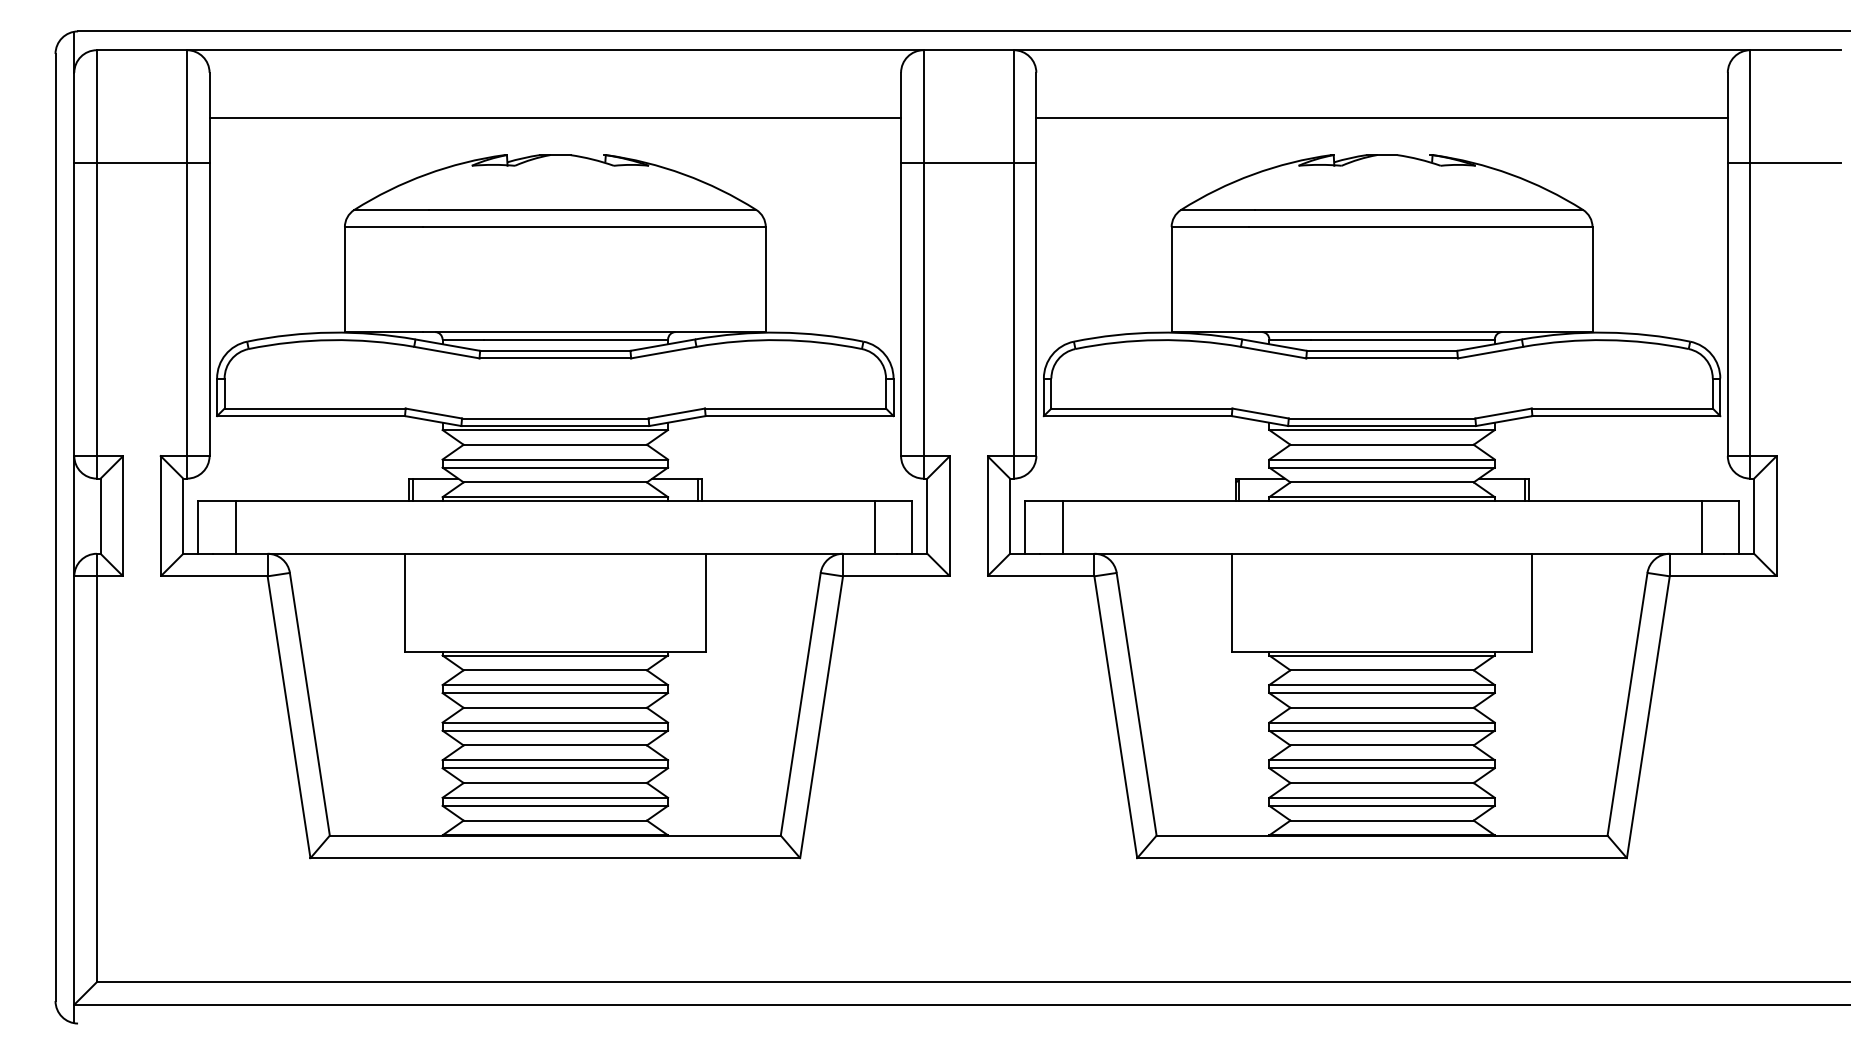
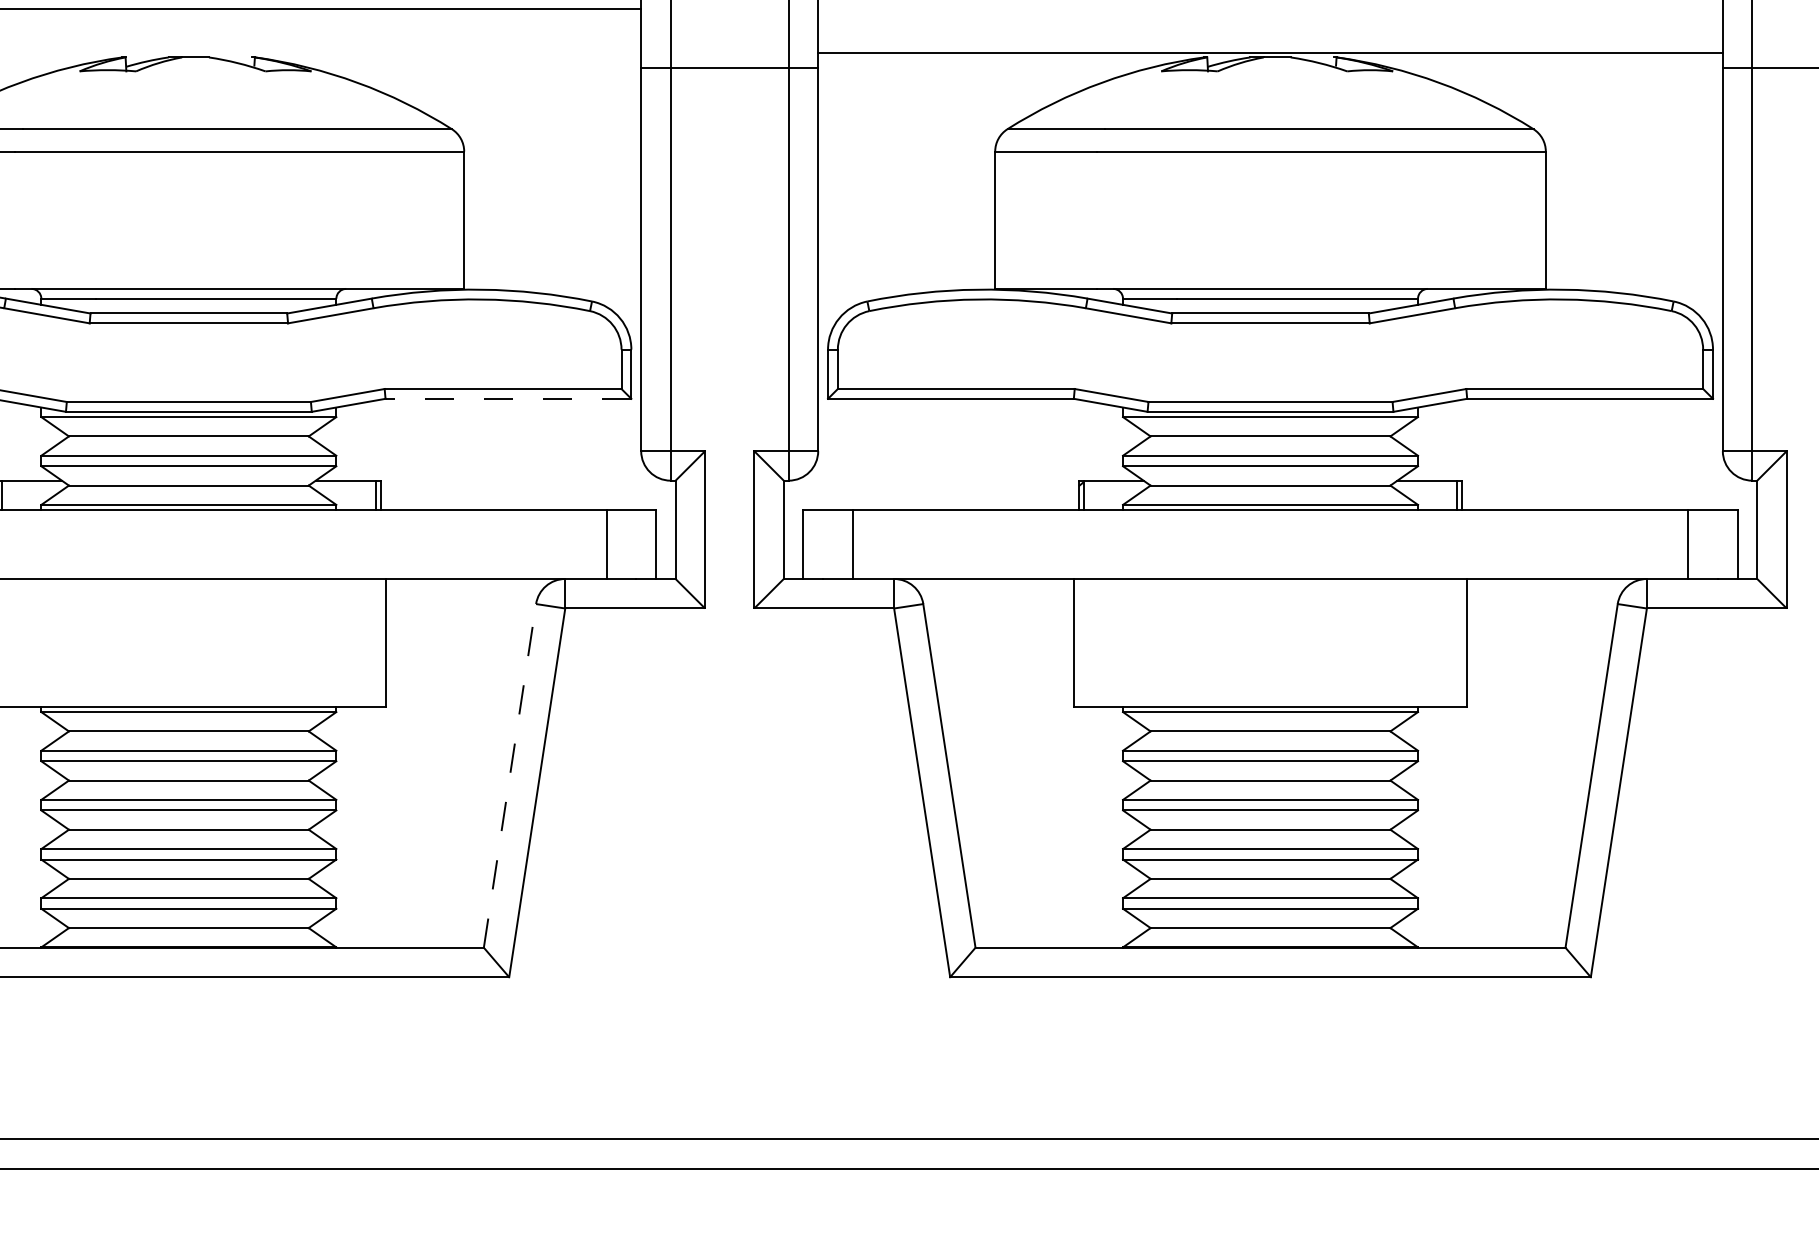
line: (1381, 117) -> (1269, 52), moved
line: (799, 416) -> (508, 399), solid -> dashed
line: (800, 704) -> (509, 776), solid -> dashed

